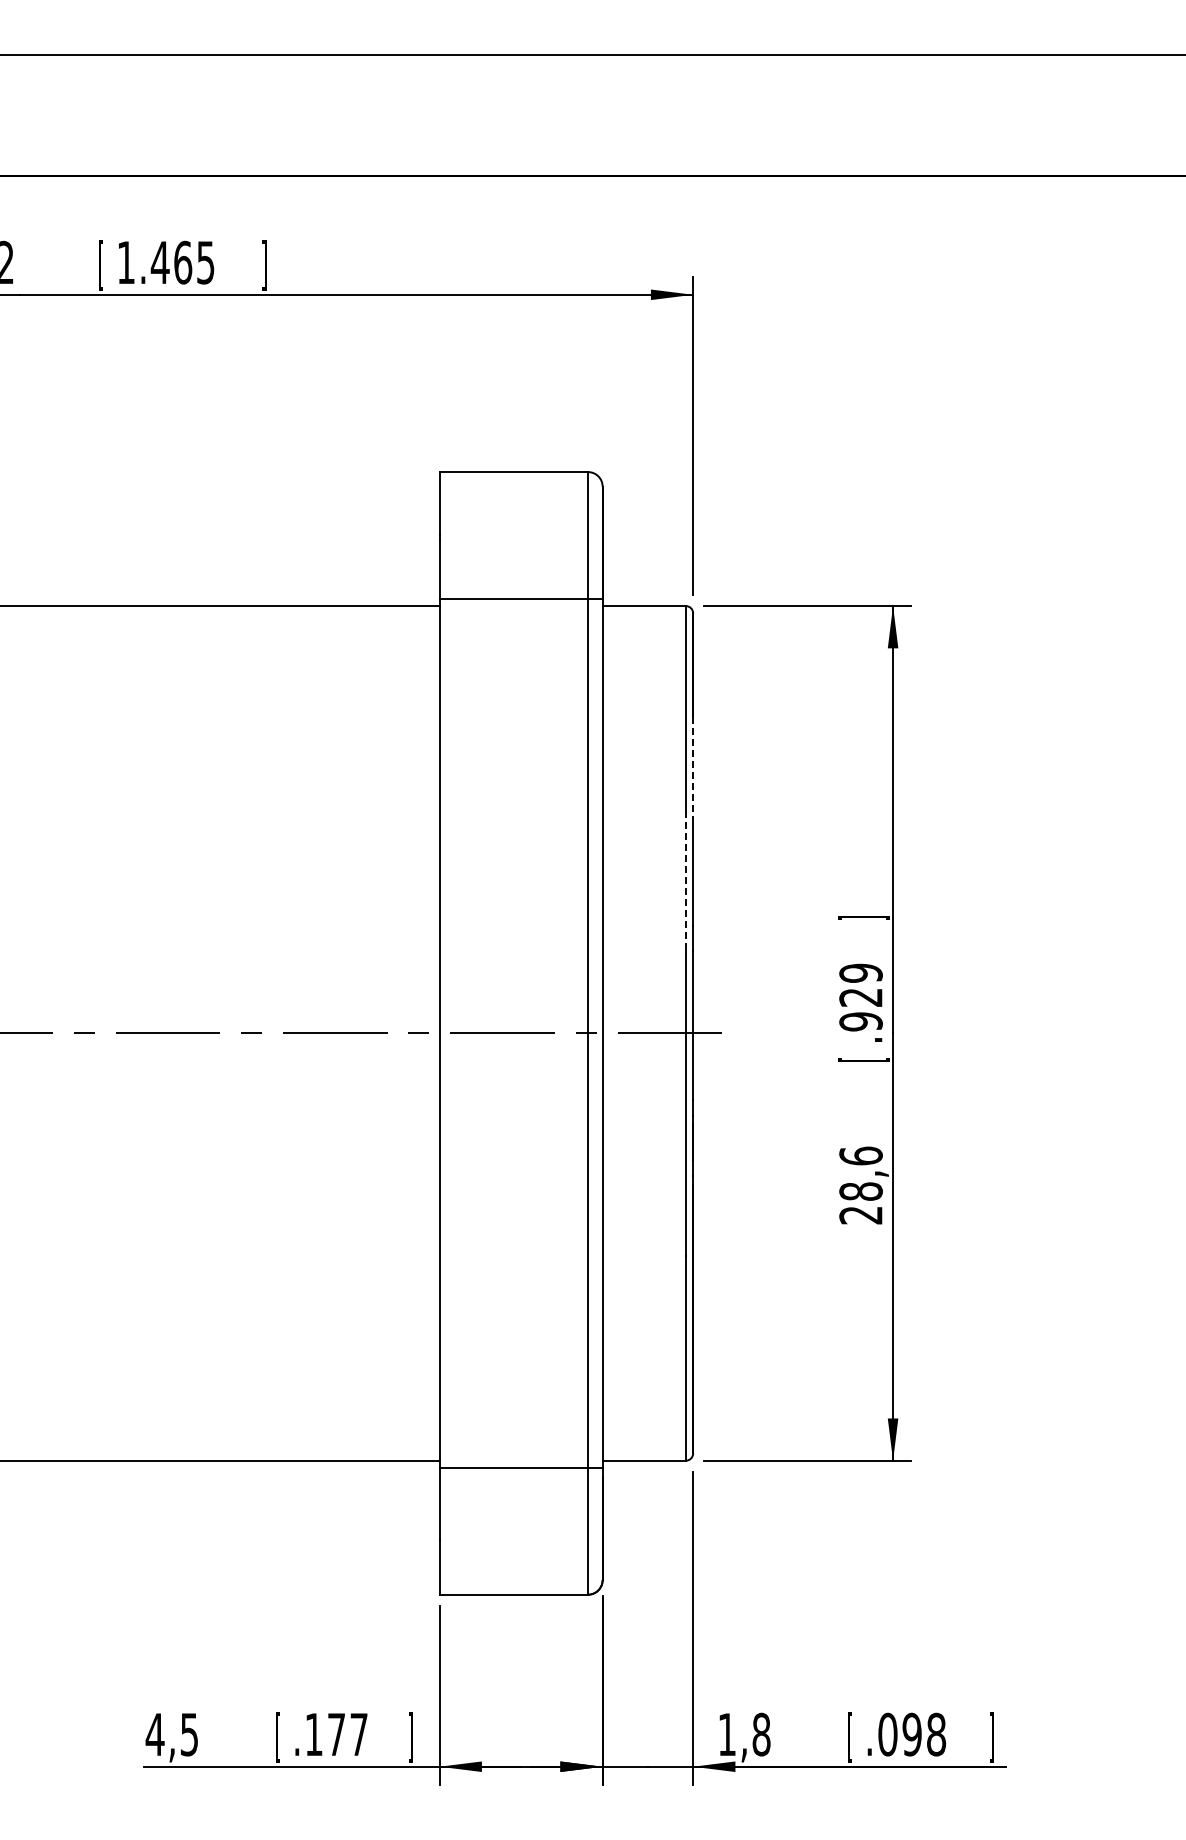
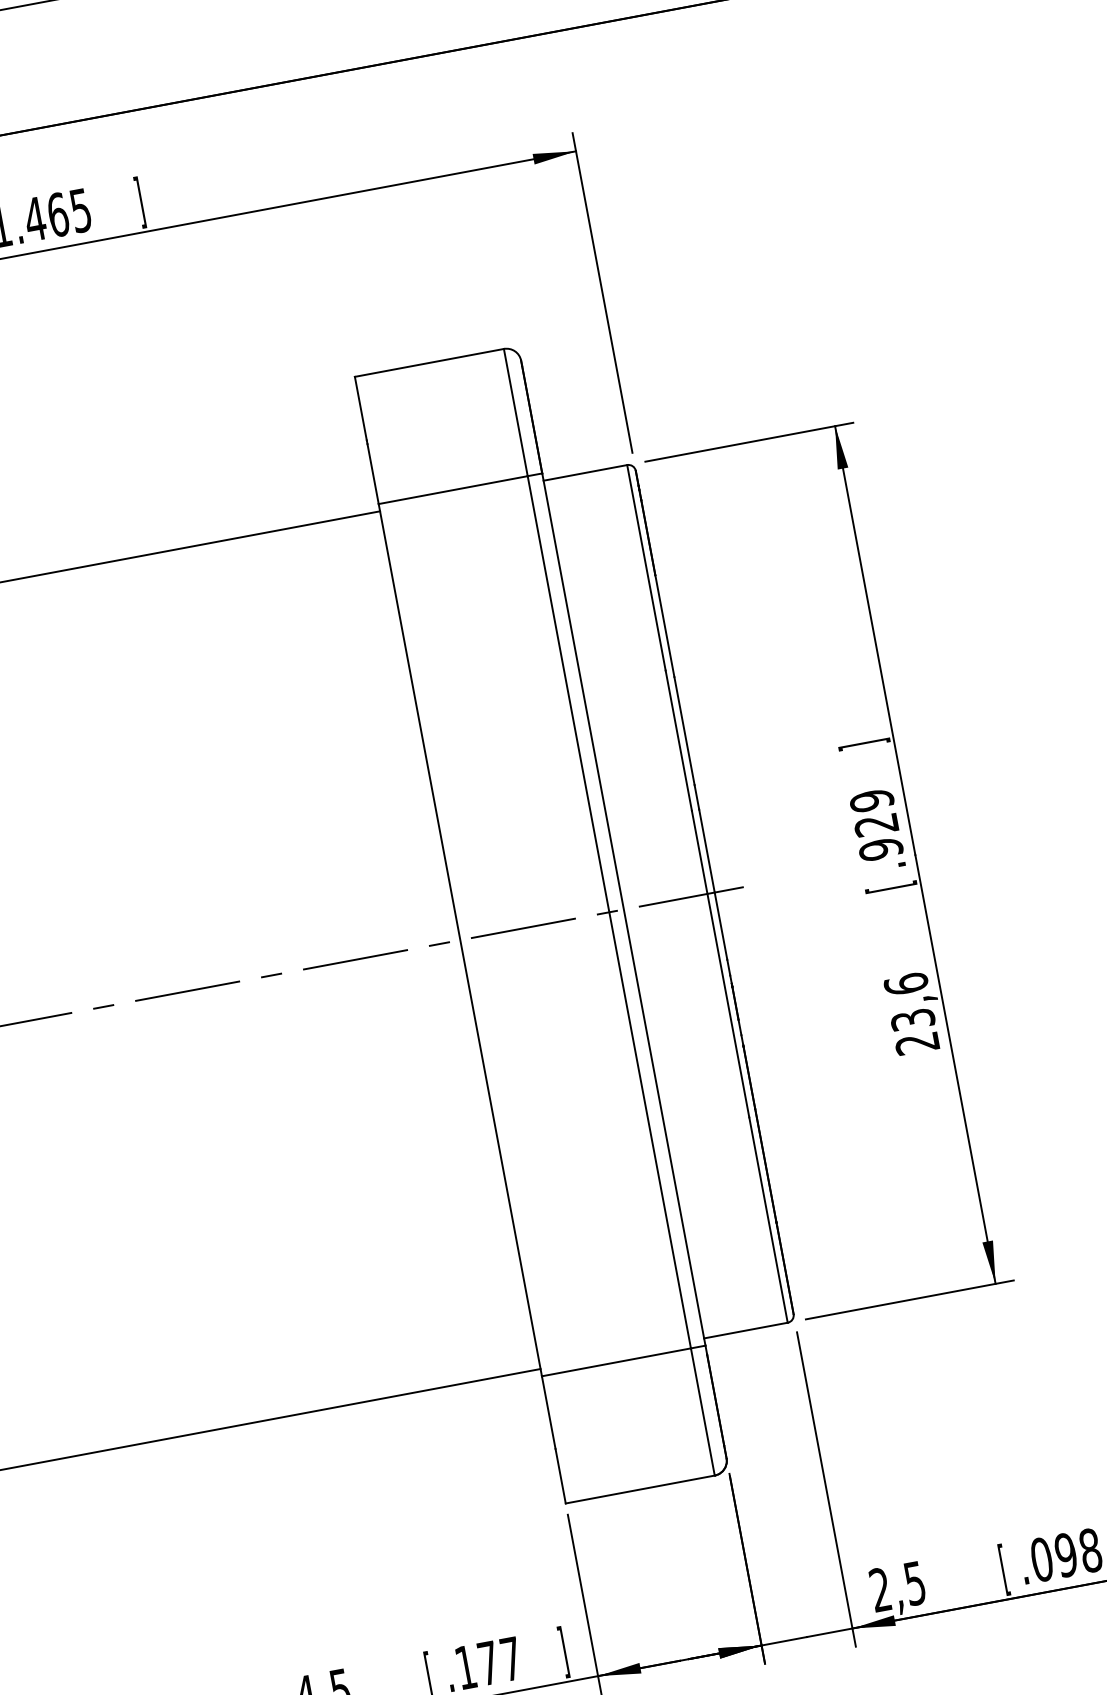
line: (693, 767) -> (665, 625), dashed -> solid
line: (685, 880) -> (678, 740), dashed -> solid
text: (860, 1191) -> (912, 1019), 28,6 -> 23,6
text: (744, 1734) -> (897, 1586), 1,8 -> 2,5

